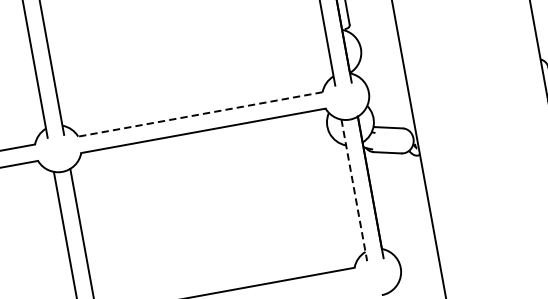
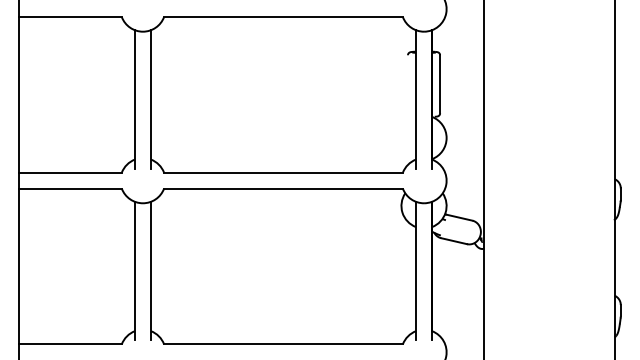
line: (200, 114) -> (283, 172), dashed -> solid
line: (354, 190) -> (416, 271), dashed -> solid

